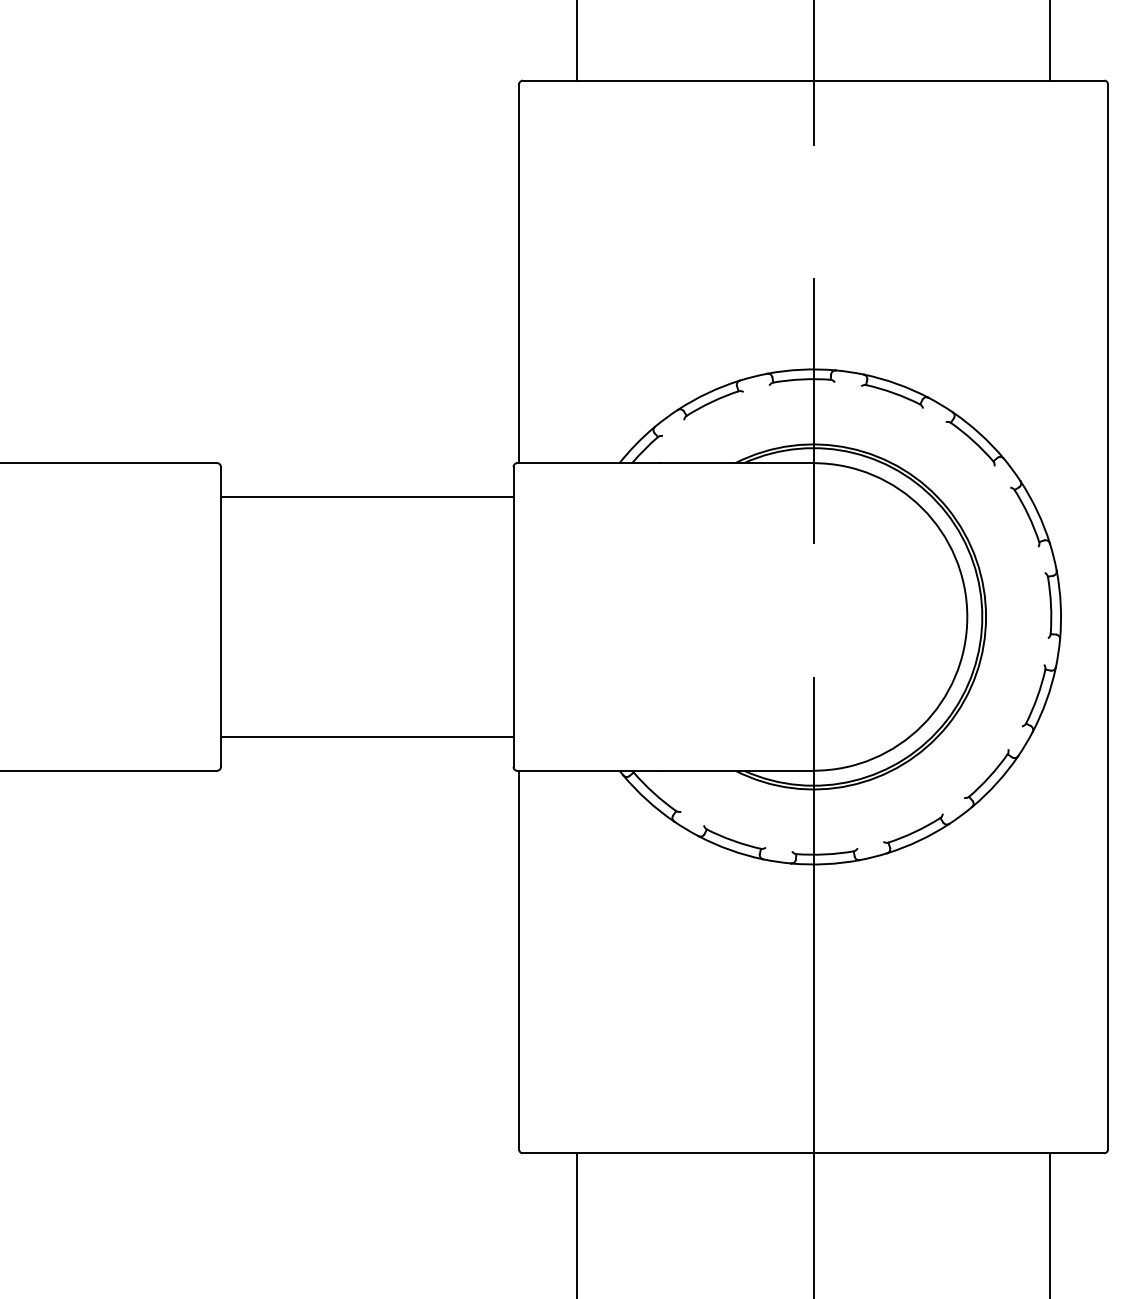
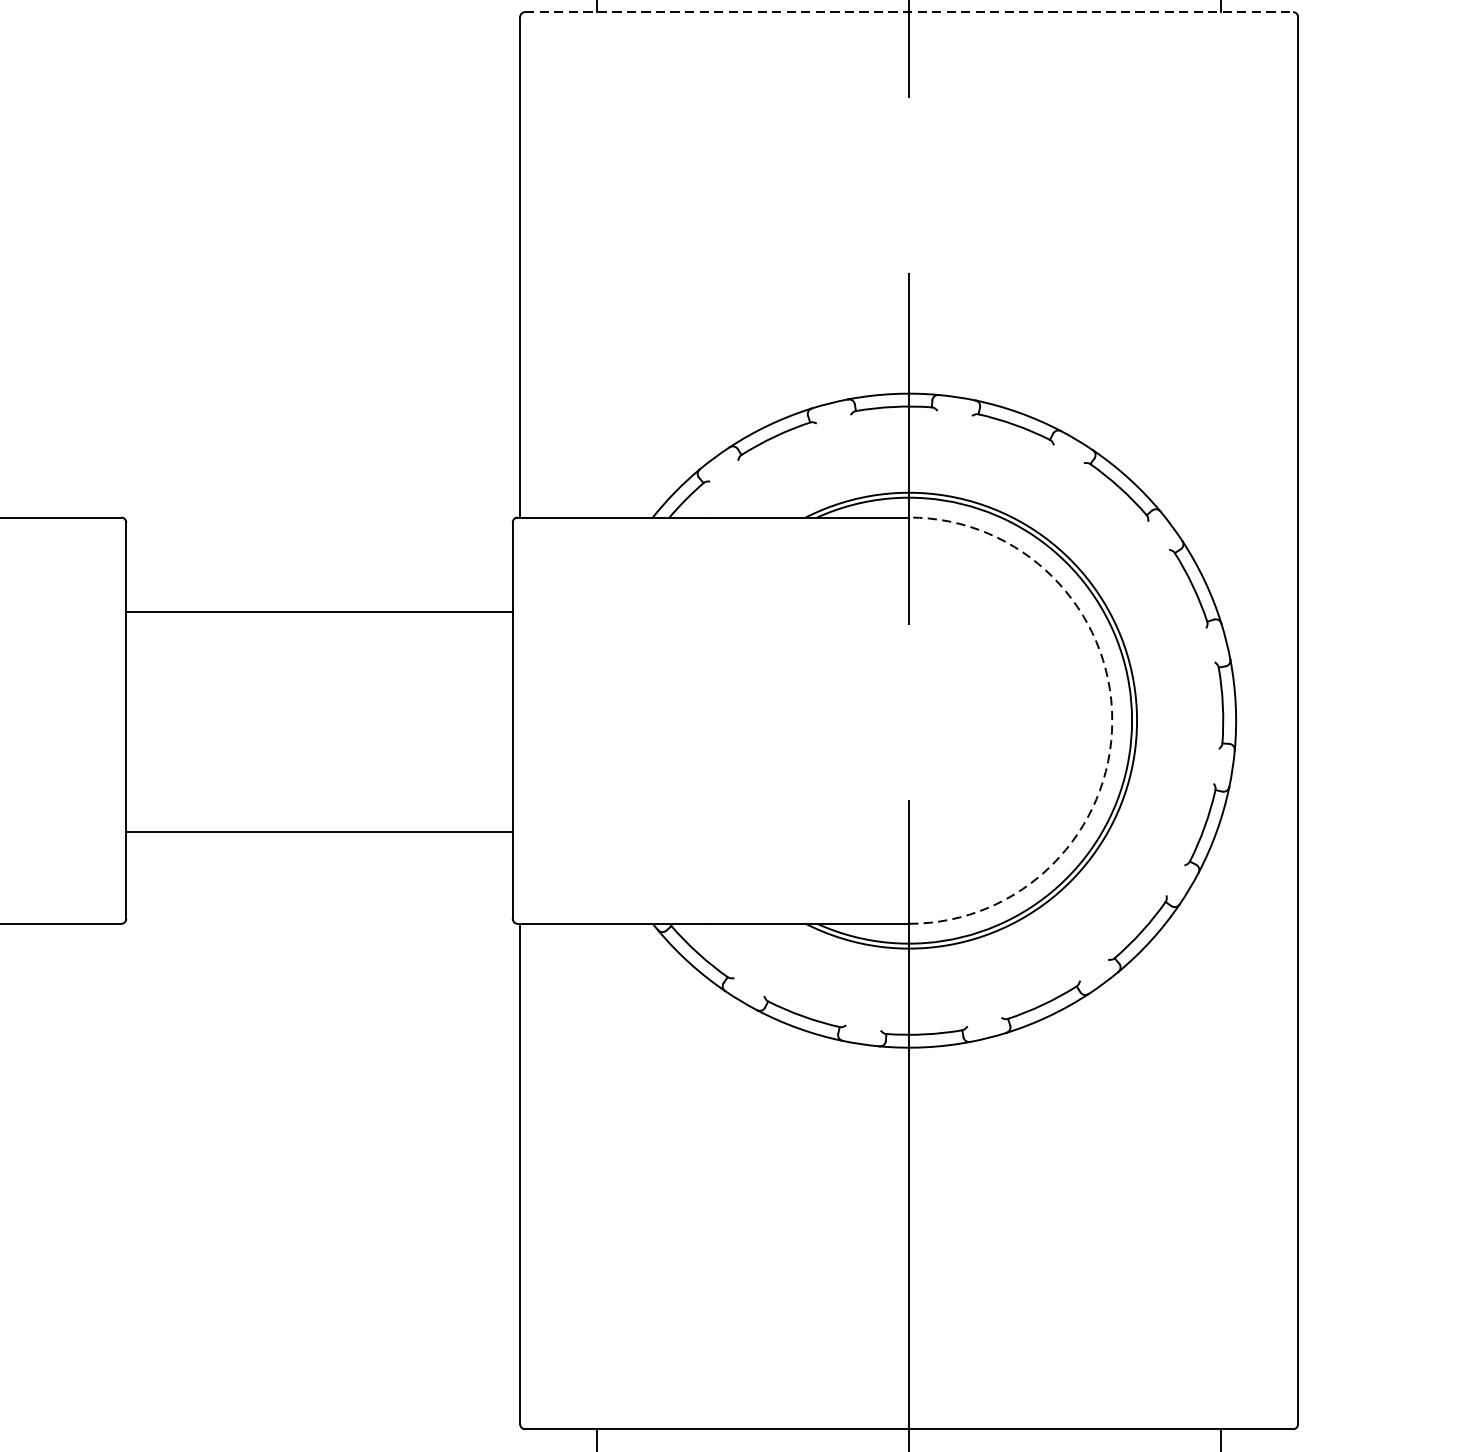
line: (813, 80) -> (909, 11), solid -> dashed
line: (366, 496) -> (318, 611), moved
arc: (967, 616) -> (1112, 720), solid -> dashed
line: (366, 736) -> (318, 831), moved

